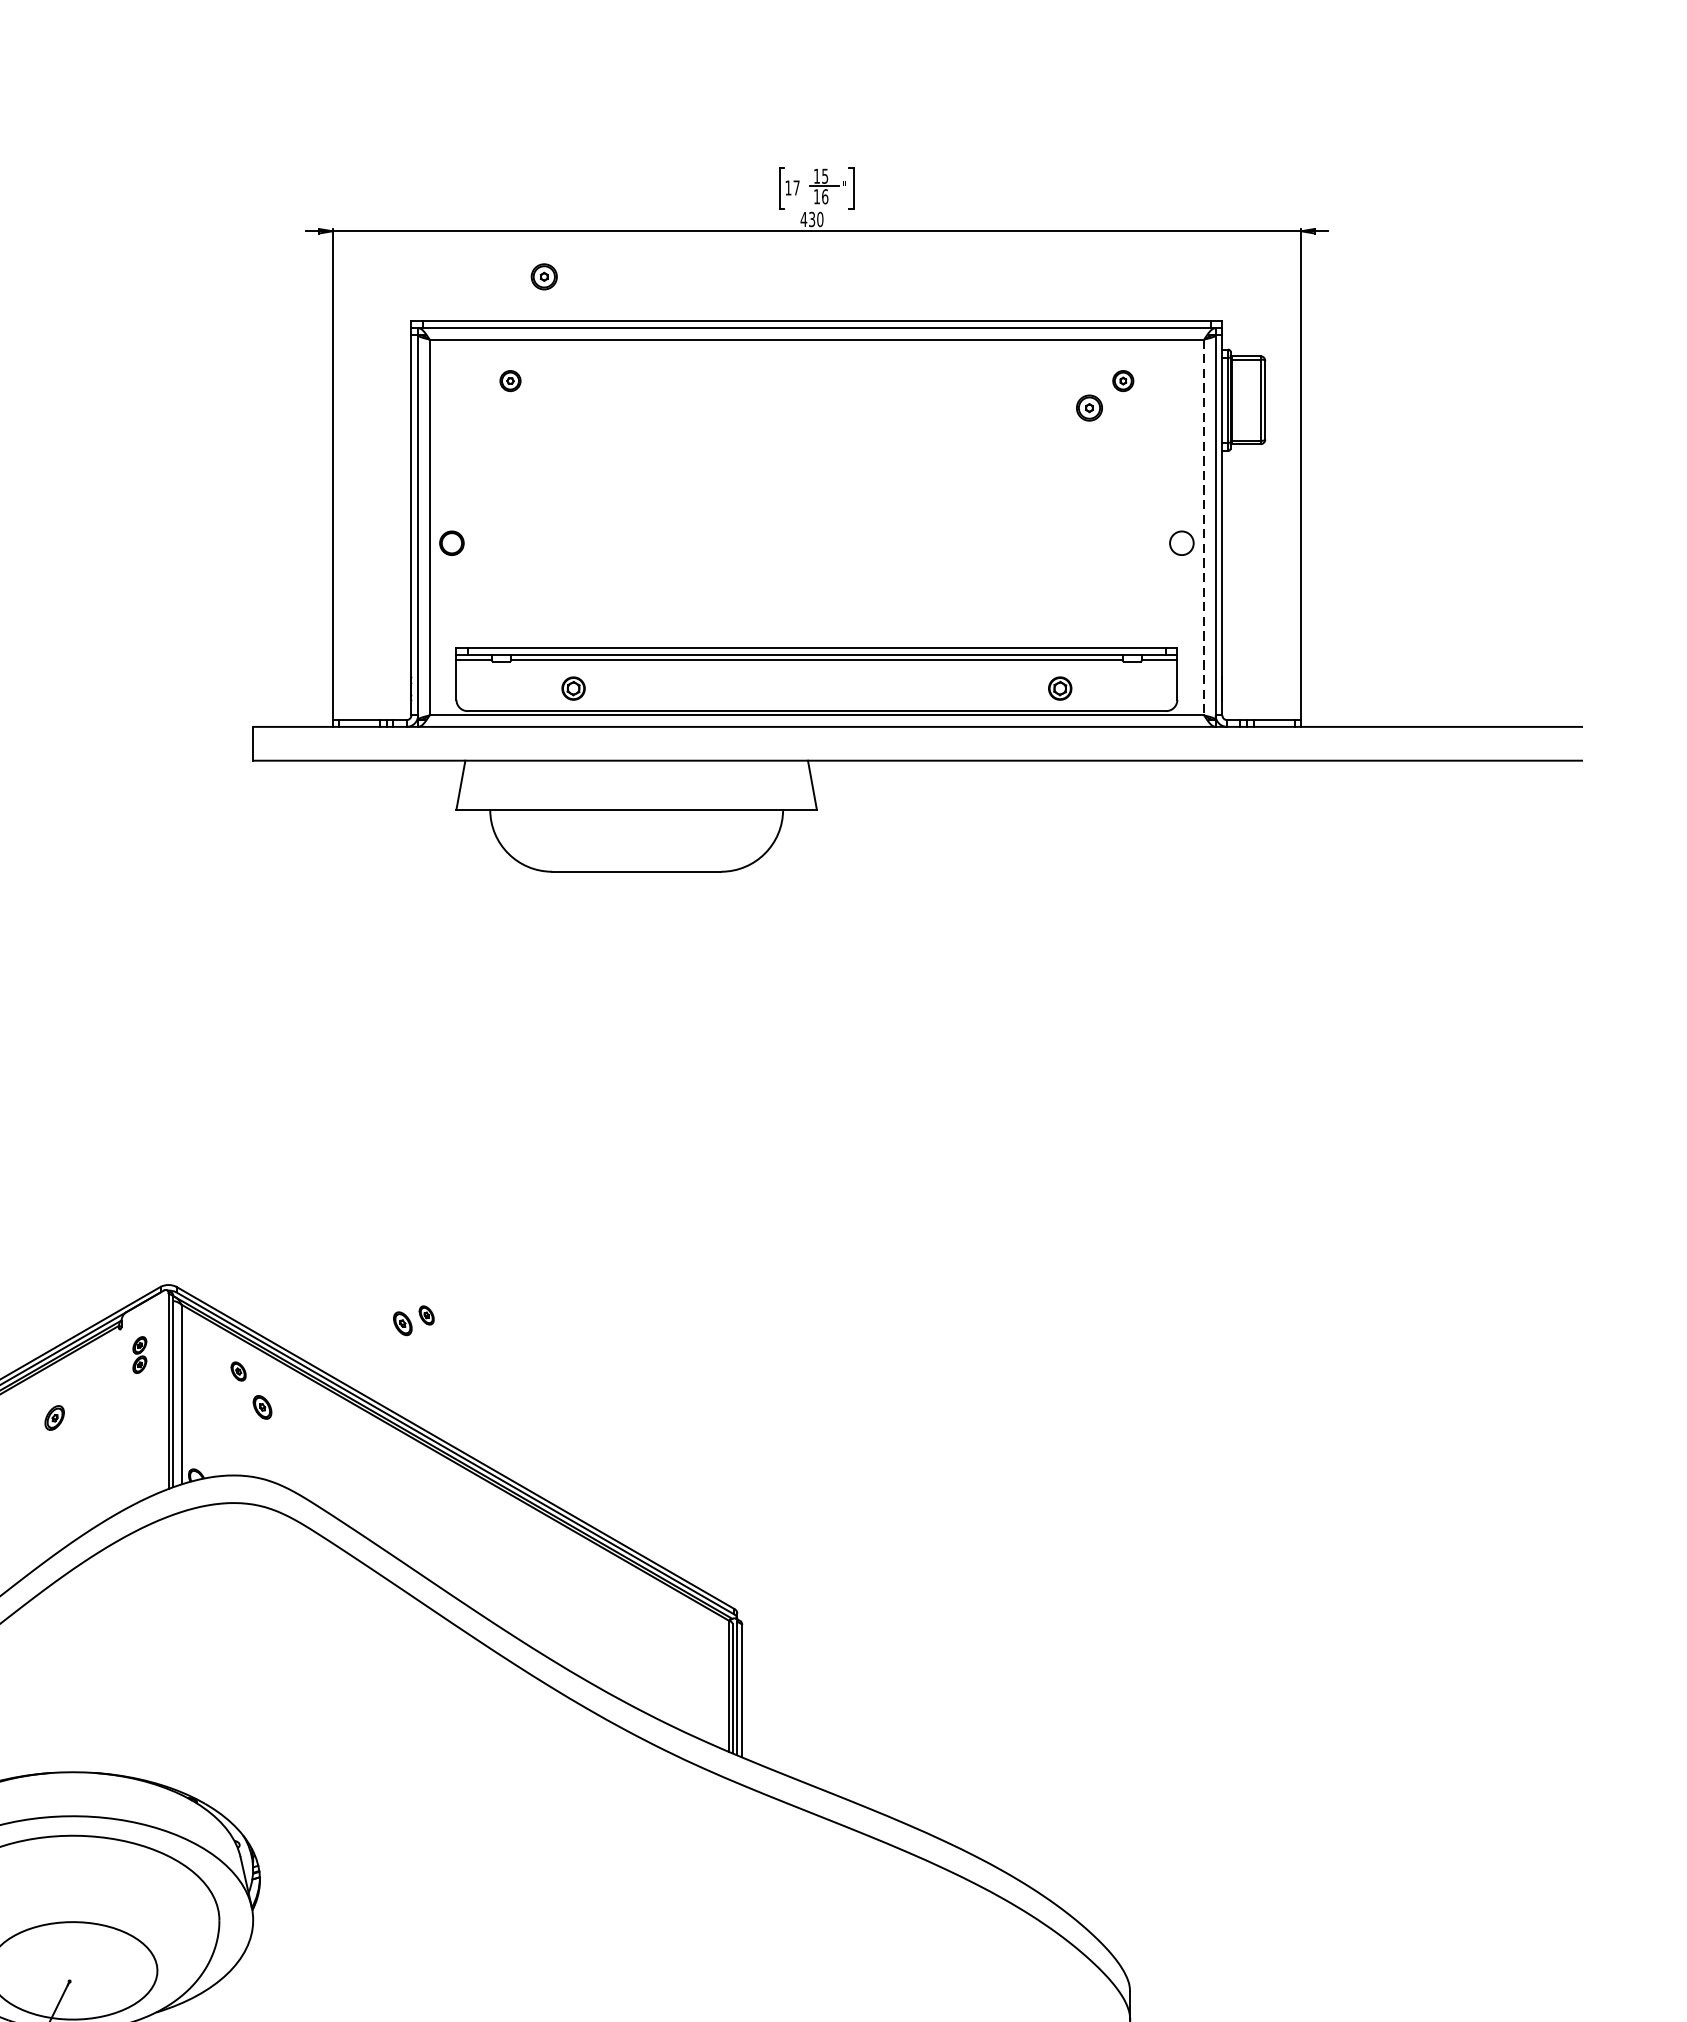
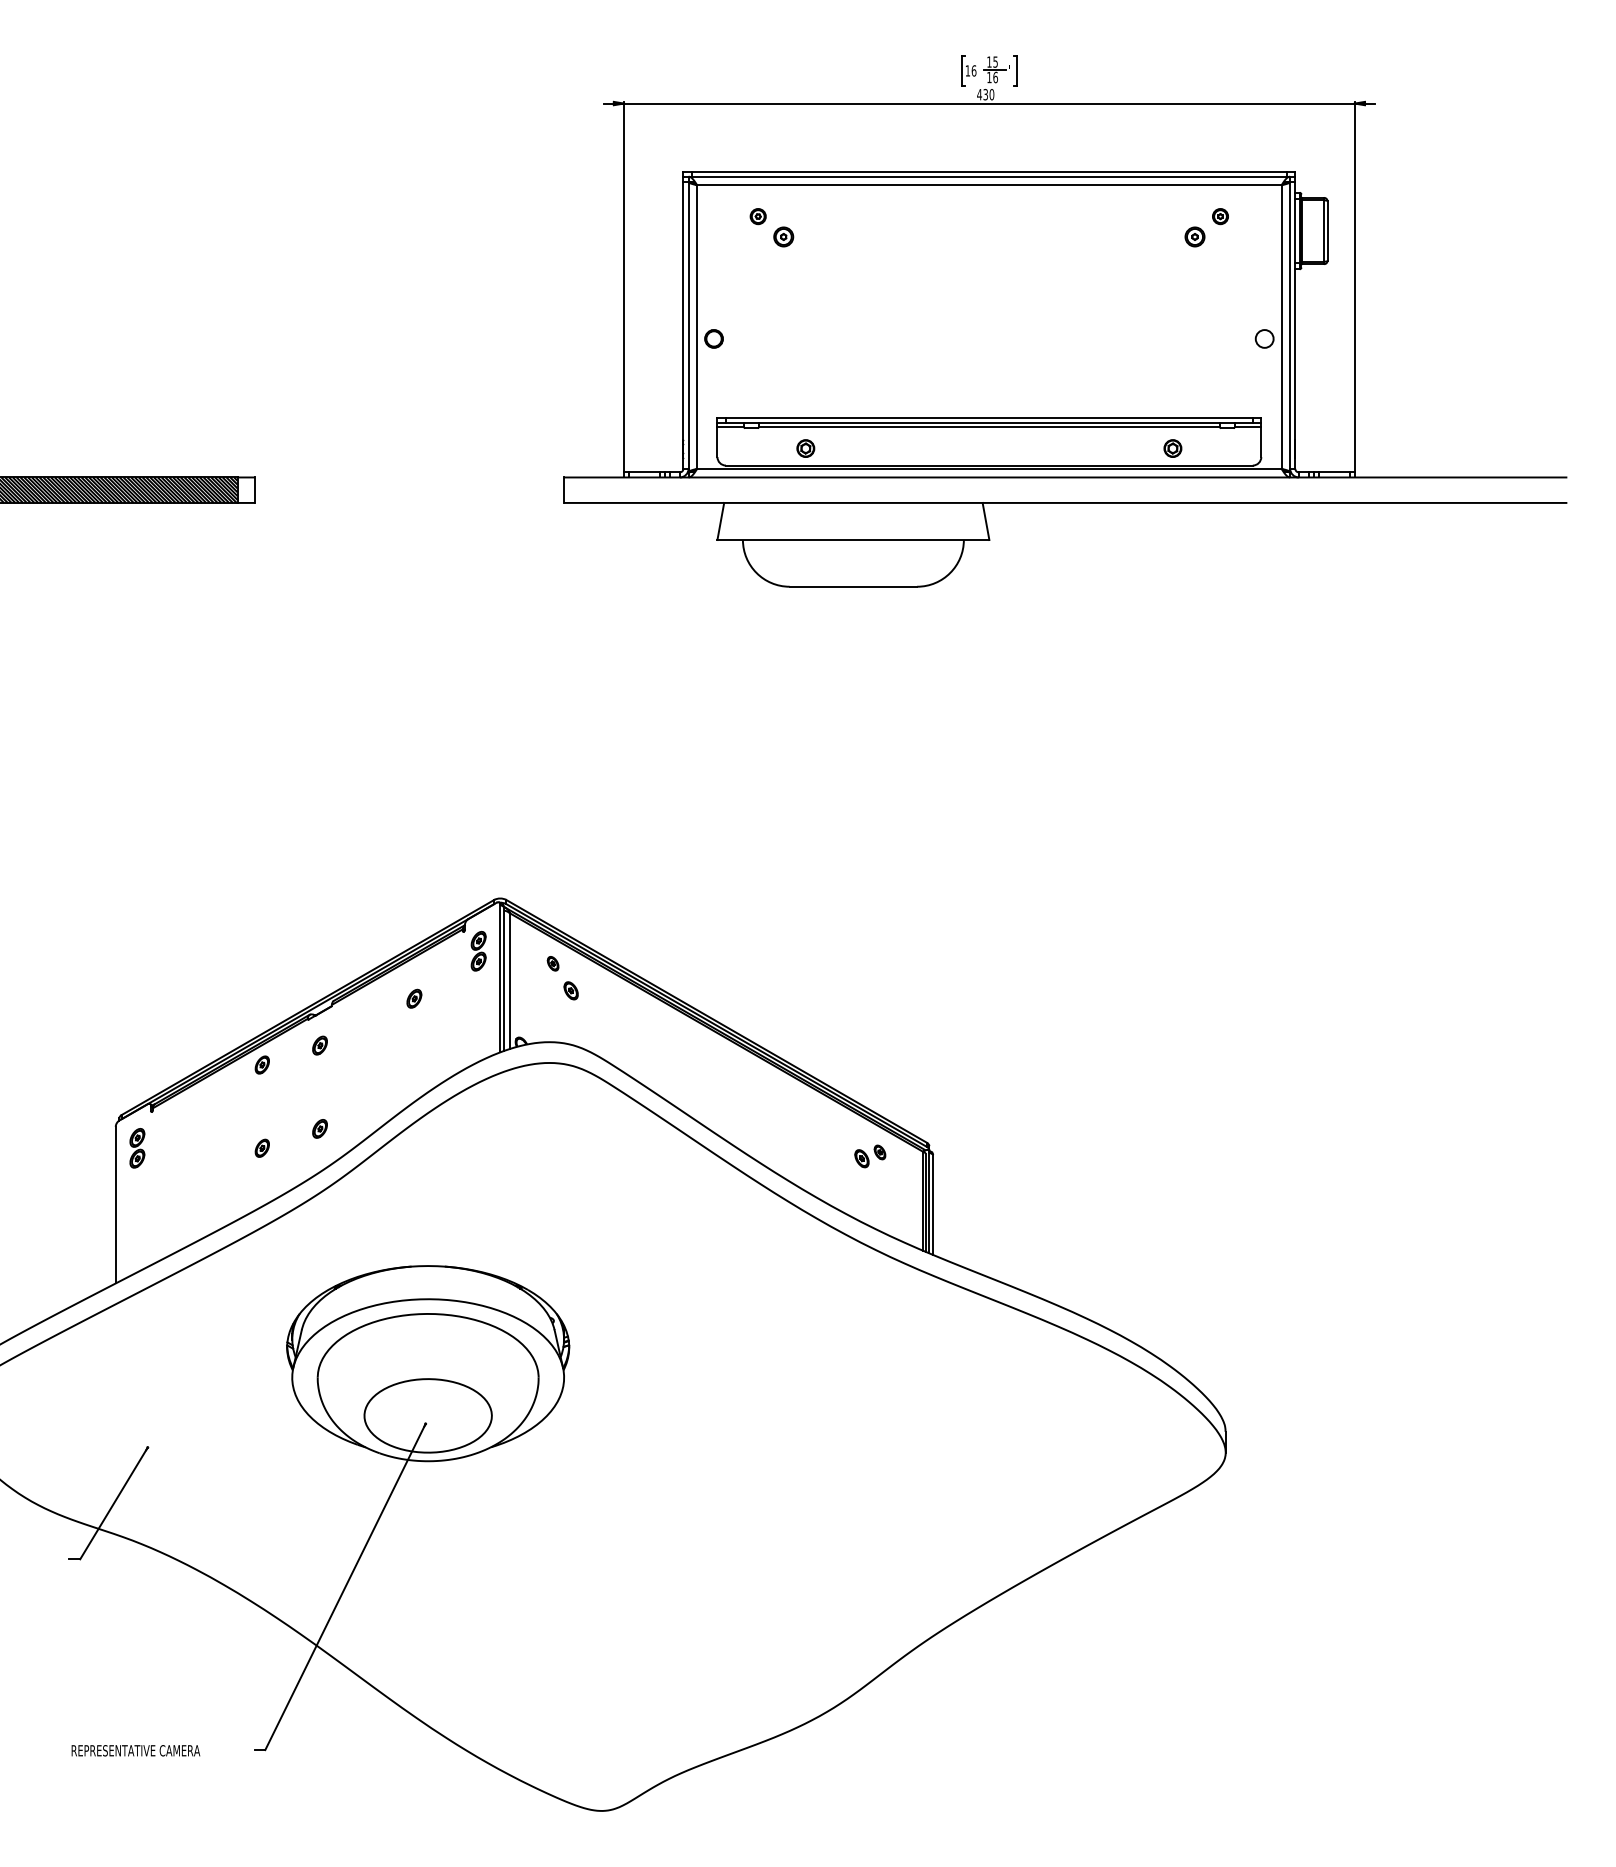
text: (795, 187) -> (973, 70), 17 -> 16
part: (543, 276) -> (783, 236), moved
line: (1204, 528) -> (1281, 327), dashed -> solid
part: (414, 1320) -> (870, 1156), moved
part: (139, 1355) -> (478, 951), size x1.43

